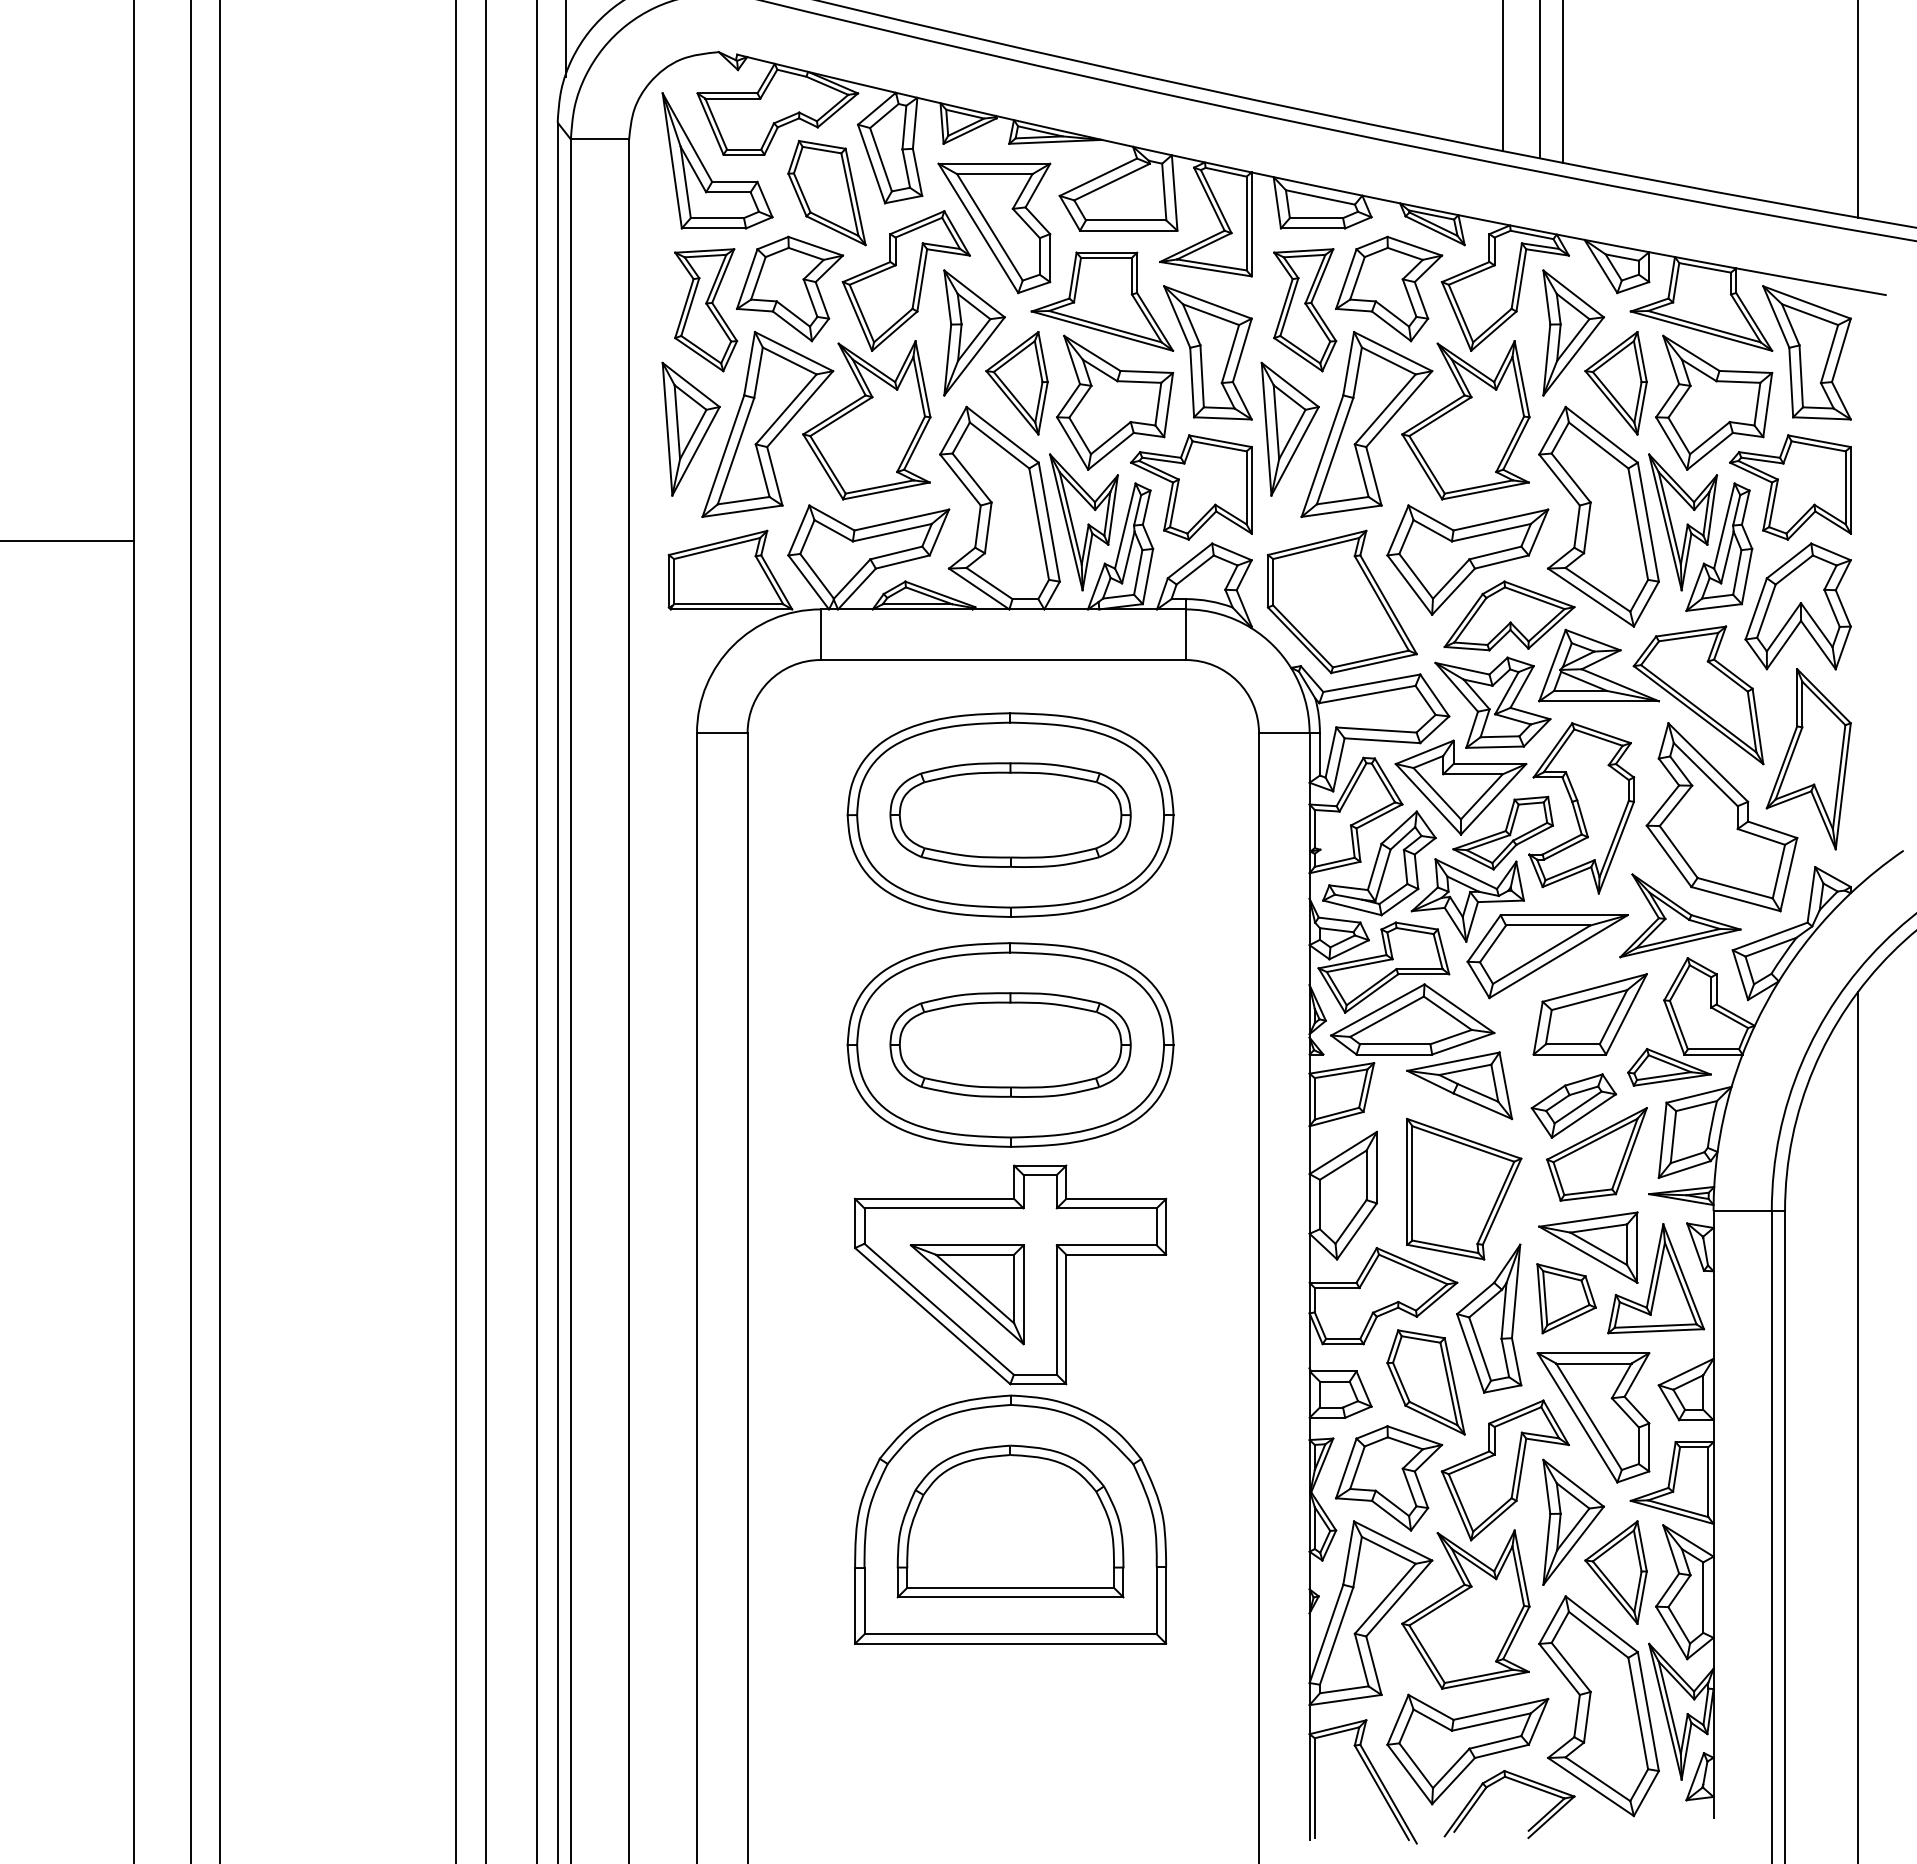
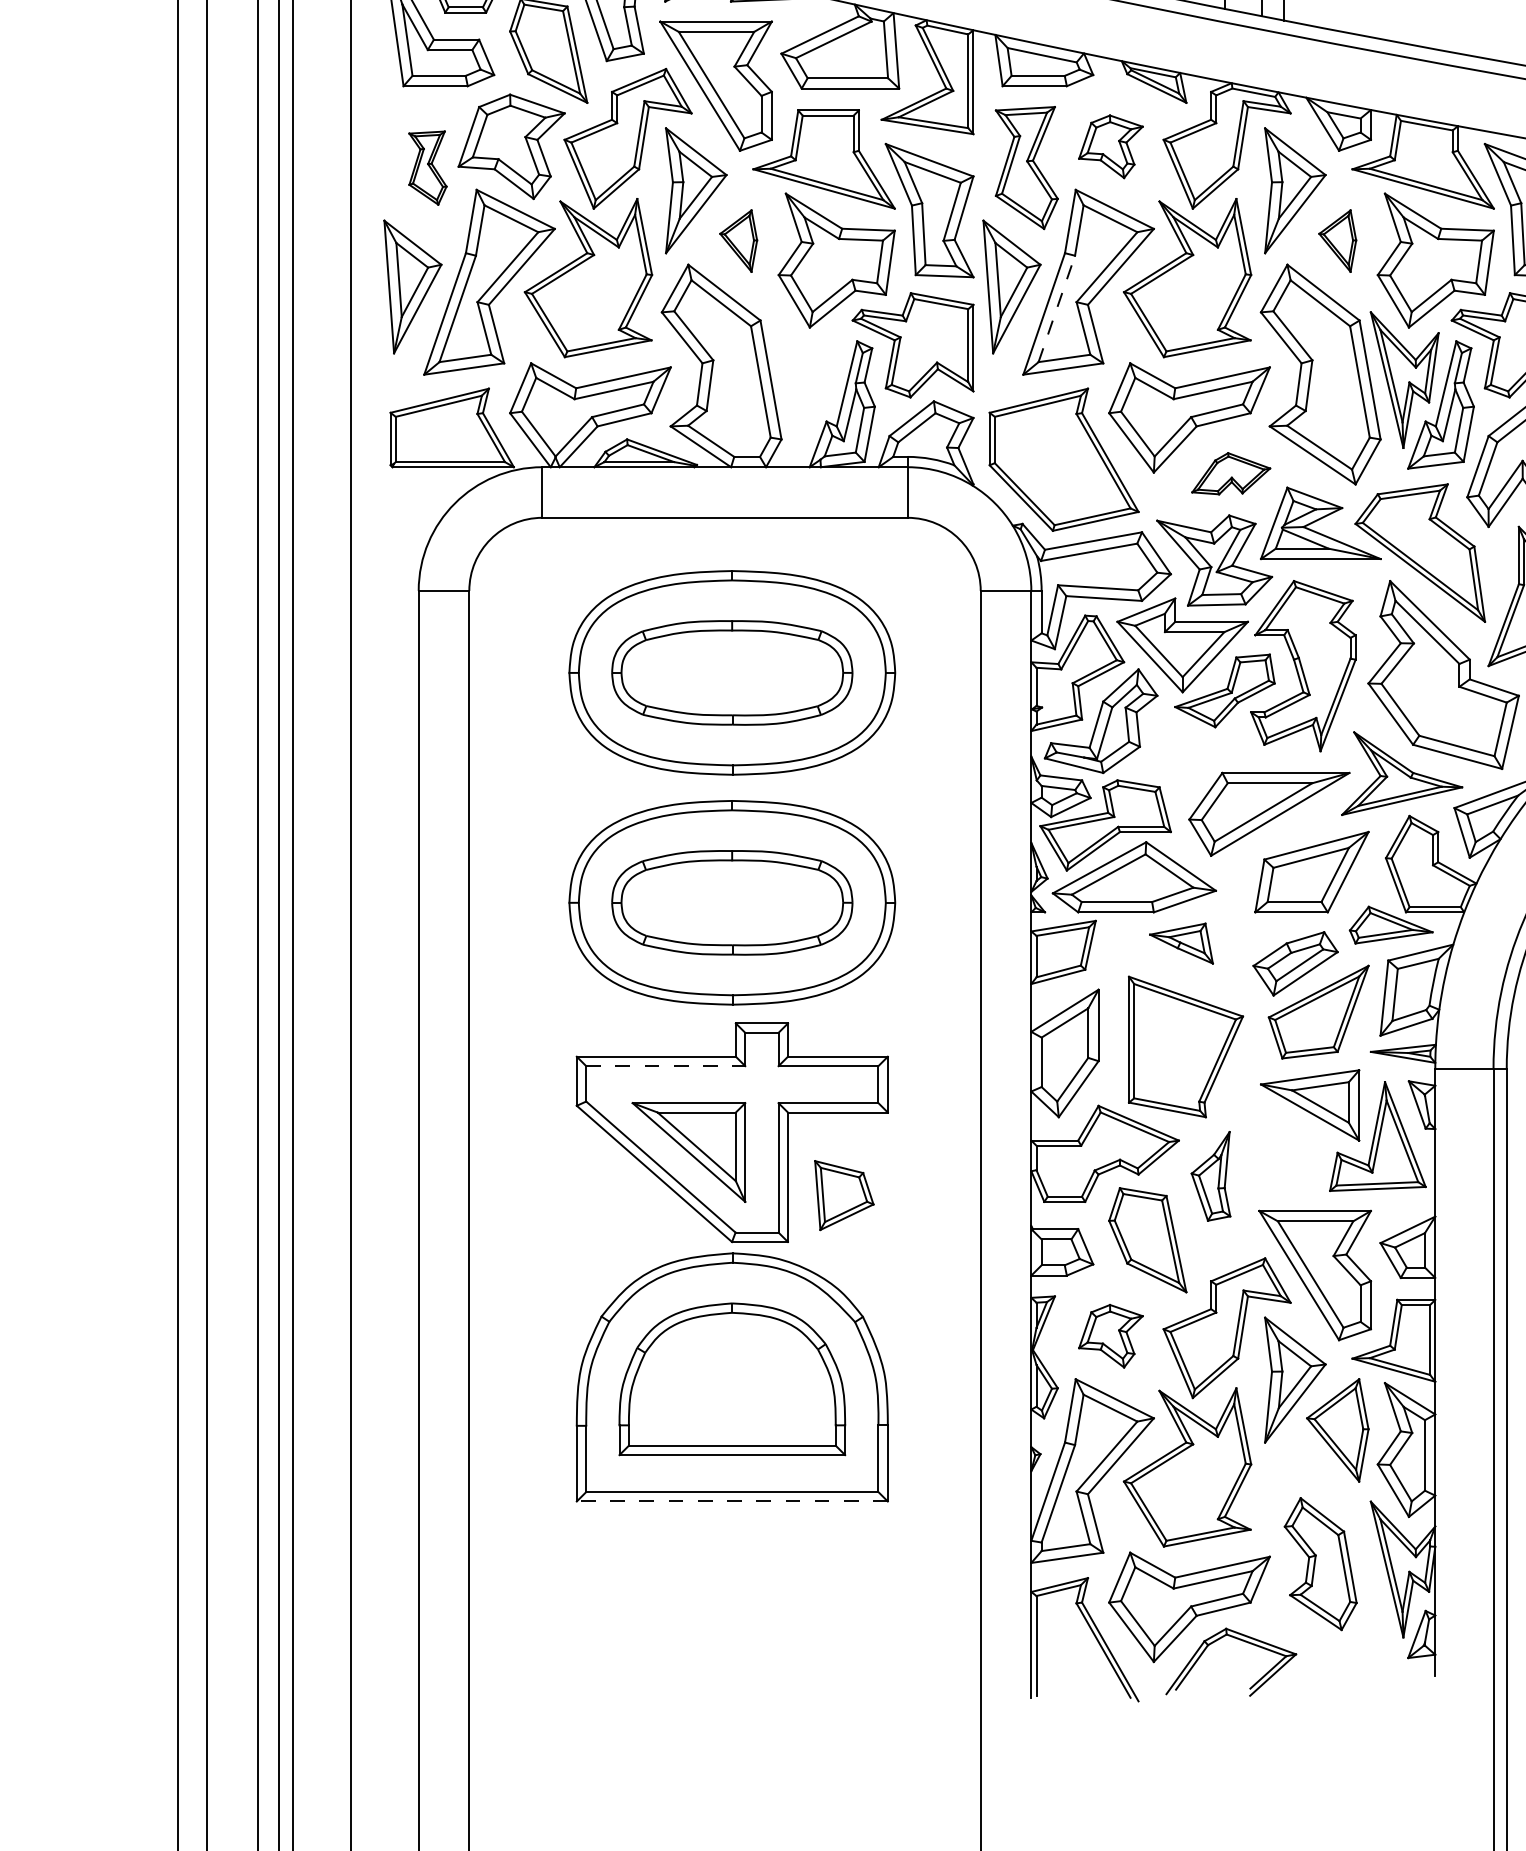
part: (1389, 288) -> (1111, 146), size x0.6
part: (706, 310) -> (428, 168), size x0.6
part: (1016, 383) -> (738, 241), size x0.6
part: (1615, 383) -> (1337, 241), size x0.6
line: (1335, 450) -> (1057, 308), solid -> dashed
part: (1083, 522) -> (805, 380), removed
part: (1509, 615) -> (1231, 473), size x0.6
part: (1467, 900) -> (1189, 758), removed
part: (1459, 1085) -> (1181, 943), size x0.6
line: (944, 1208) -> (666, 1066), solid -> dashed
part: (1566, 1298) -> (844, 1195), moved
part: (1489, 1318) -> (1211, 1176), size x0.6
part: (1389, 1478) -> (1111, 1336), size x0.6
line: (1010, 1643) -> (732, 1501), solid -> dashed
part: (1598, 1706) -> (1320, 1564), size x0.6

